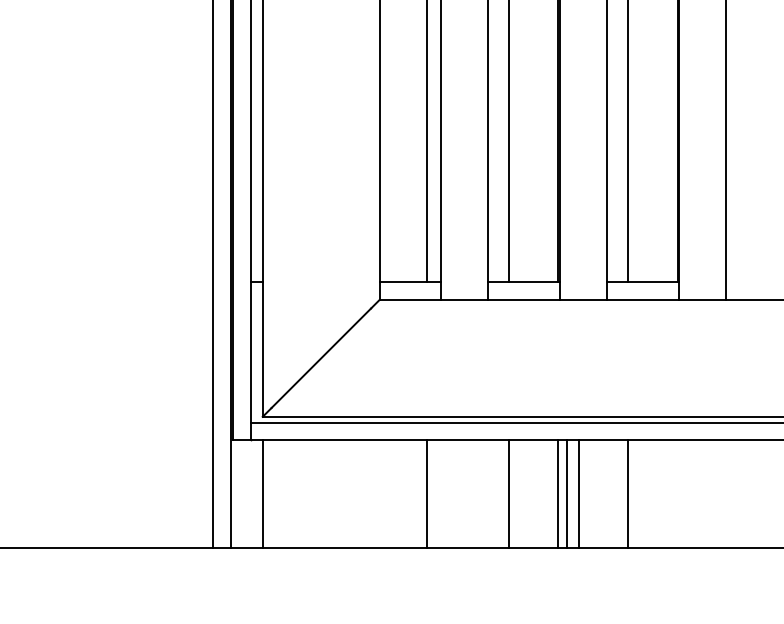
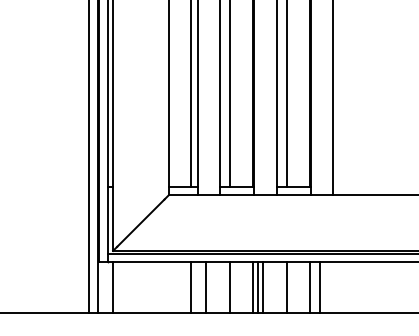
line: (459, 493) -> (206, 287), added
line: (678, 493) -> (310, 287), added
line: (697, 493) -> (319, 287), added

